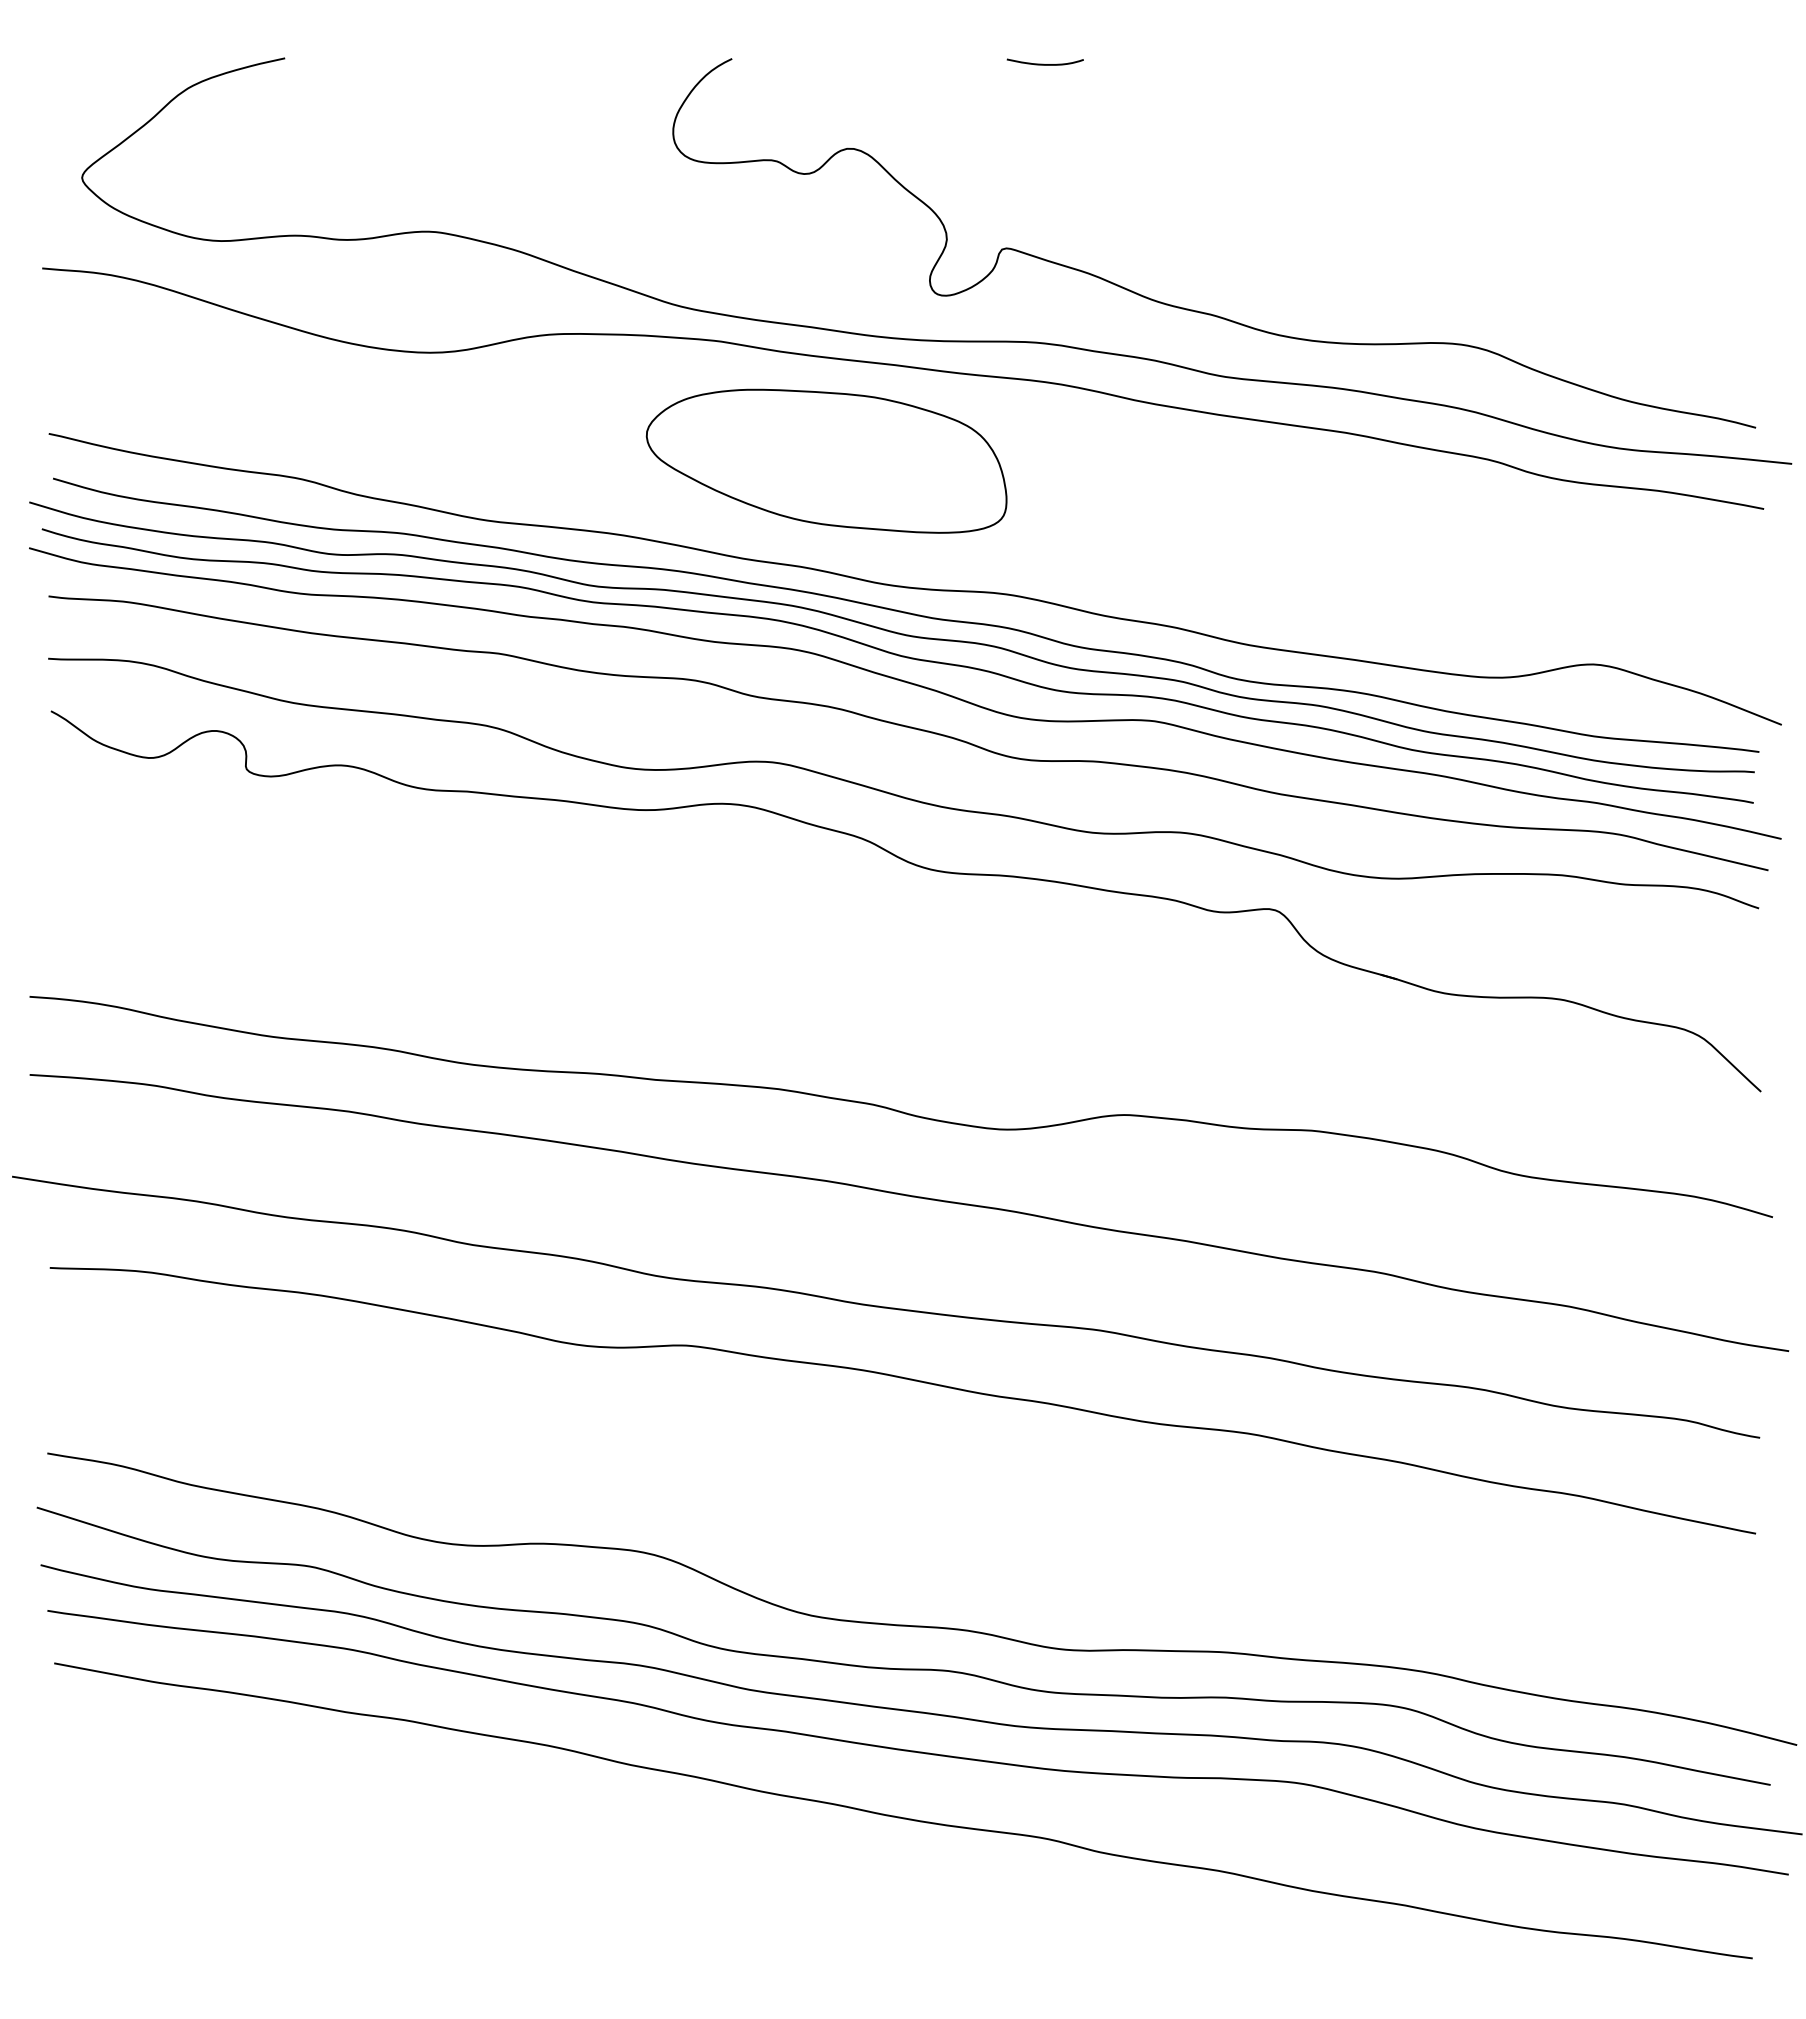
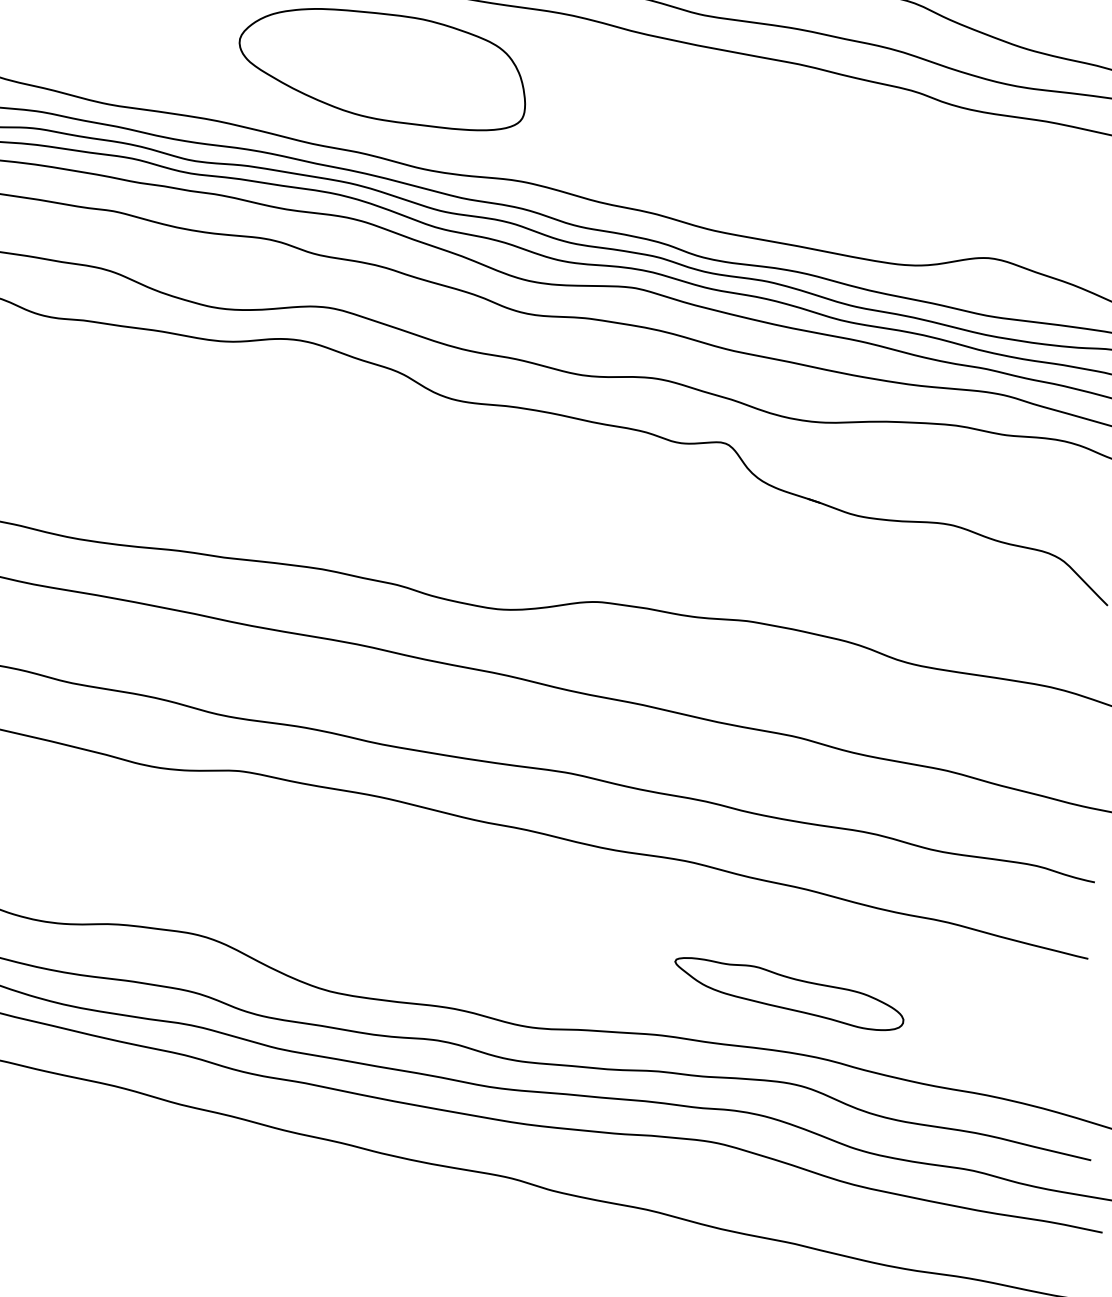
part: (1384, 1593) -> (789, 993), added

